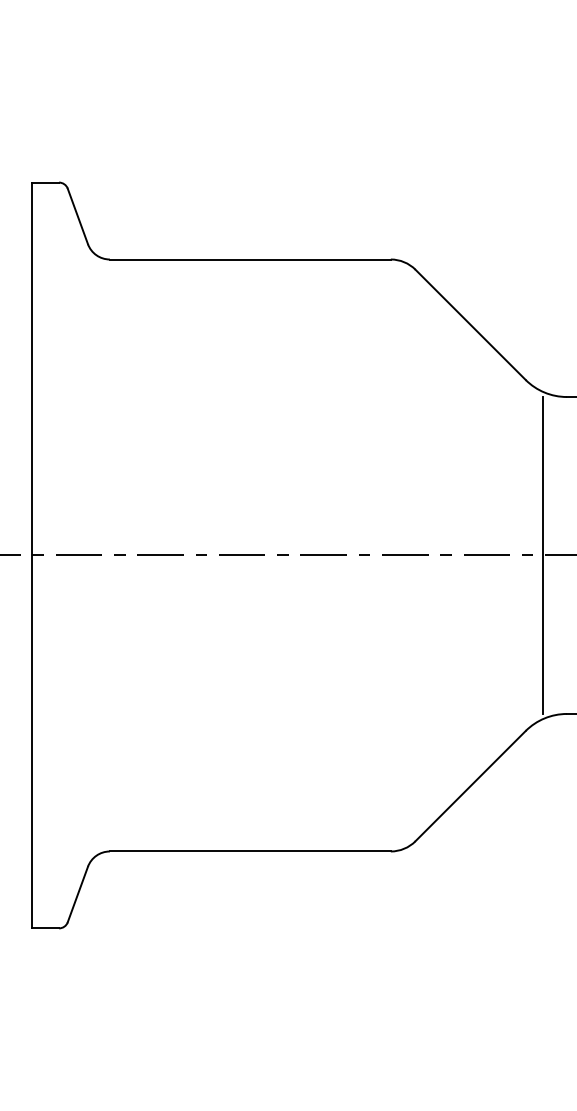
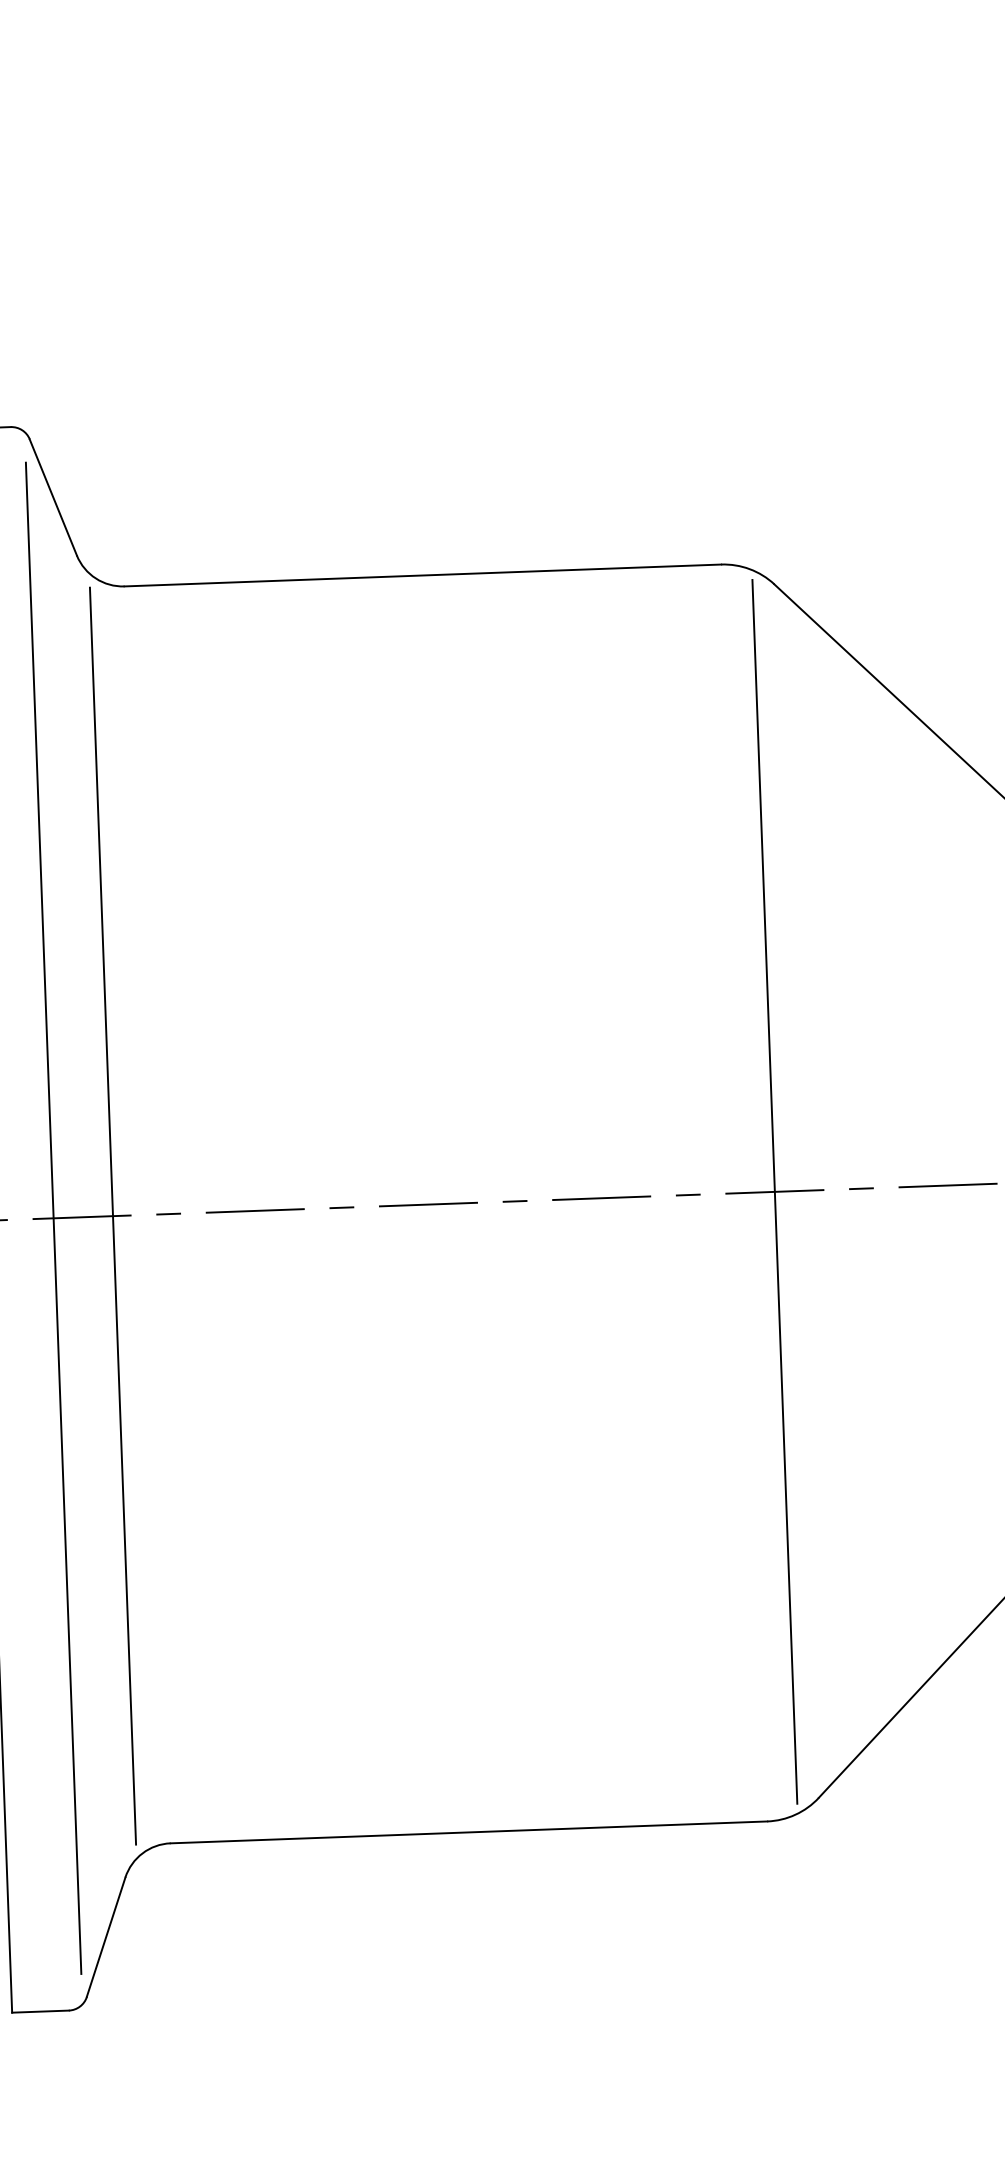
line: (65, 555) -> (53, 1218), added
line: (93, 555) -> (112, 1216), added
line: (405, 555) -> (775, 1191), added

